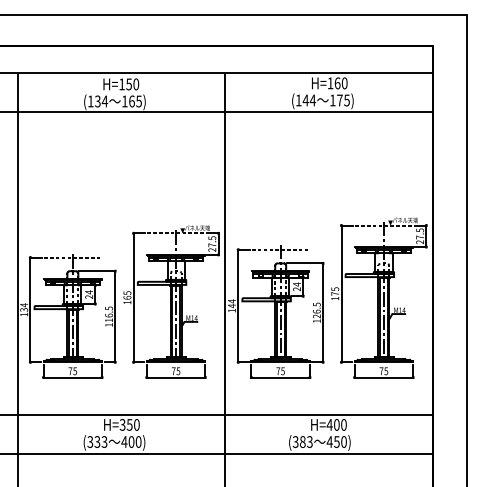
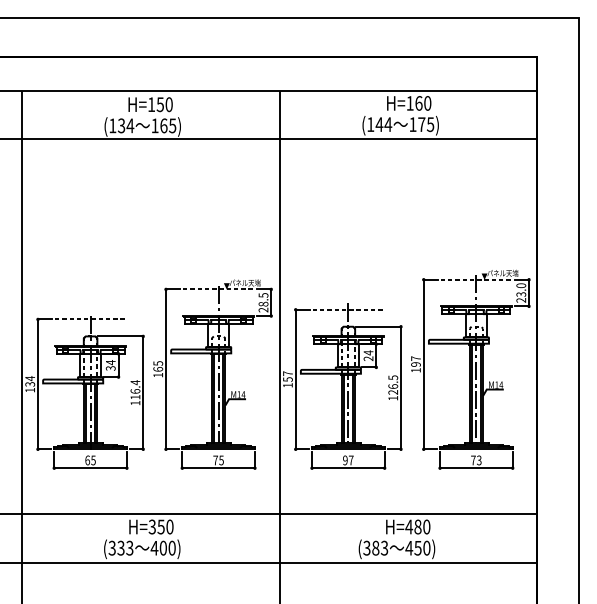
text: (420, 233) -> (521, 289), 27.5 -> 23.0
text: (212, 244) -> (263, 303), 27.5 -> 28.5
text: (334, 291) -> (415, 361), 175 -> 197
text: (89, 297) -> (111, 368), 24 -> 34
text: (231, 303) -> (287, 376), 144 -> 157
text: (109, 308) -> (135, 382), 116.5 -> 116.4
text: (386, 370) -> (479, 459), 75 -> 73
text: (70, 371) -> (87, 460), 75 -> 65
text: (280, 371) -> (348, 460), 75 -> 97
text: (336, 425) -> (417, 527), H=400 -> H=480

